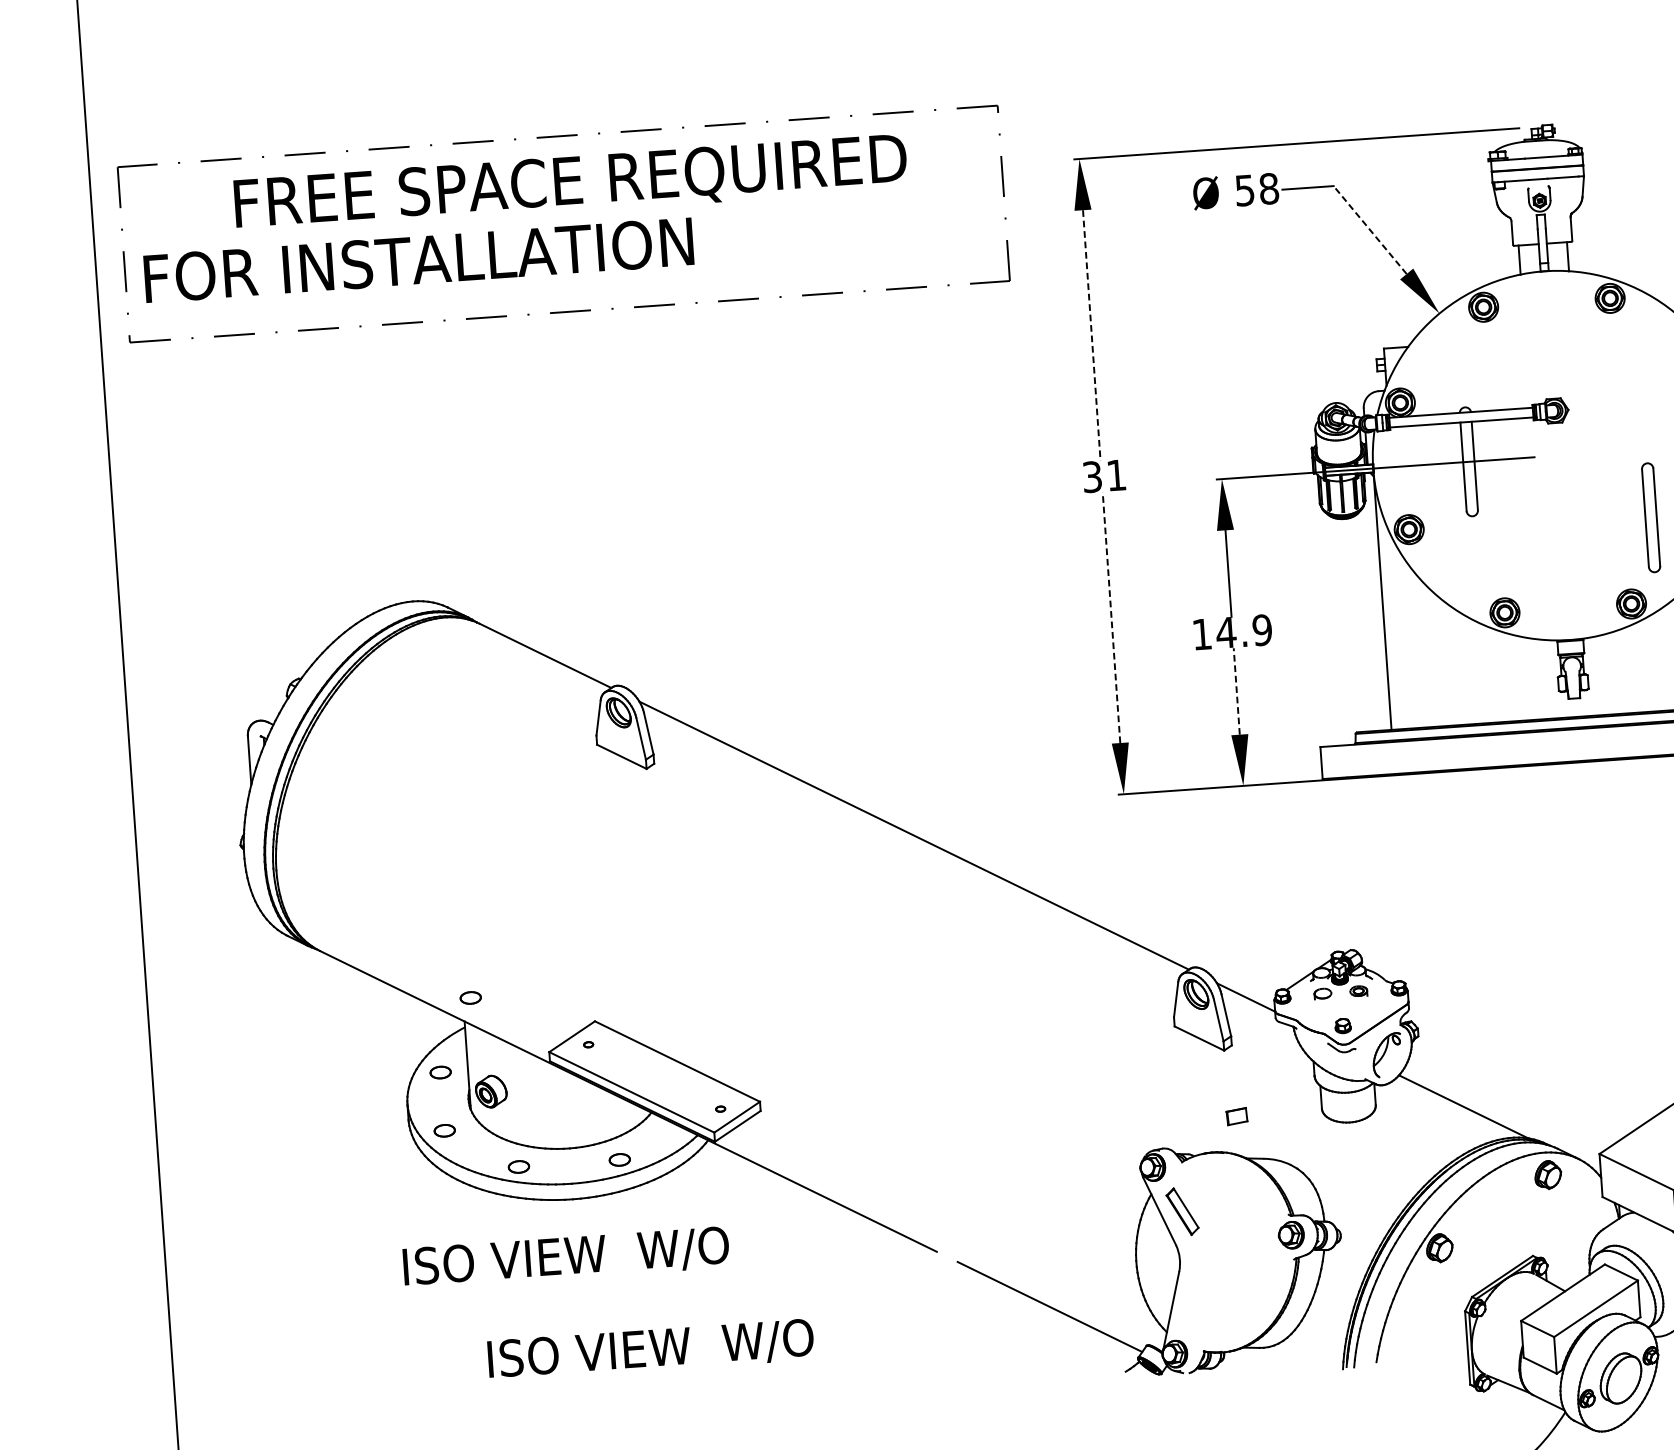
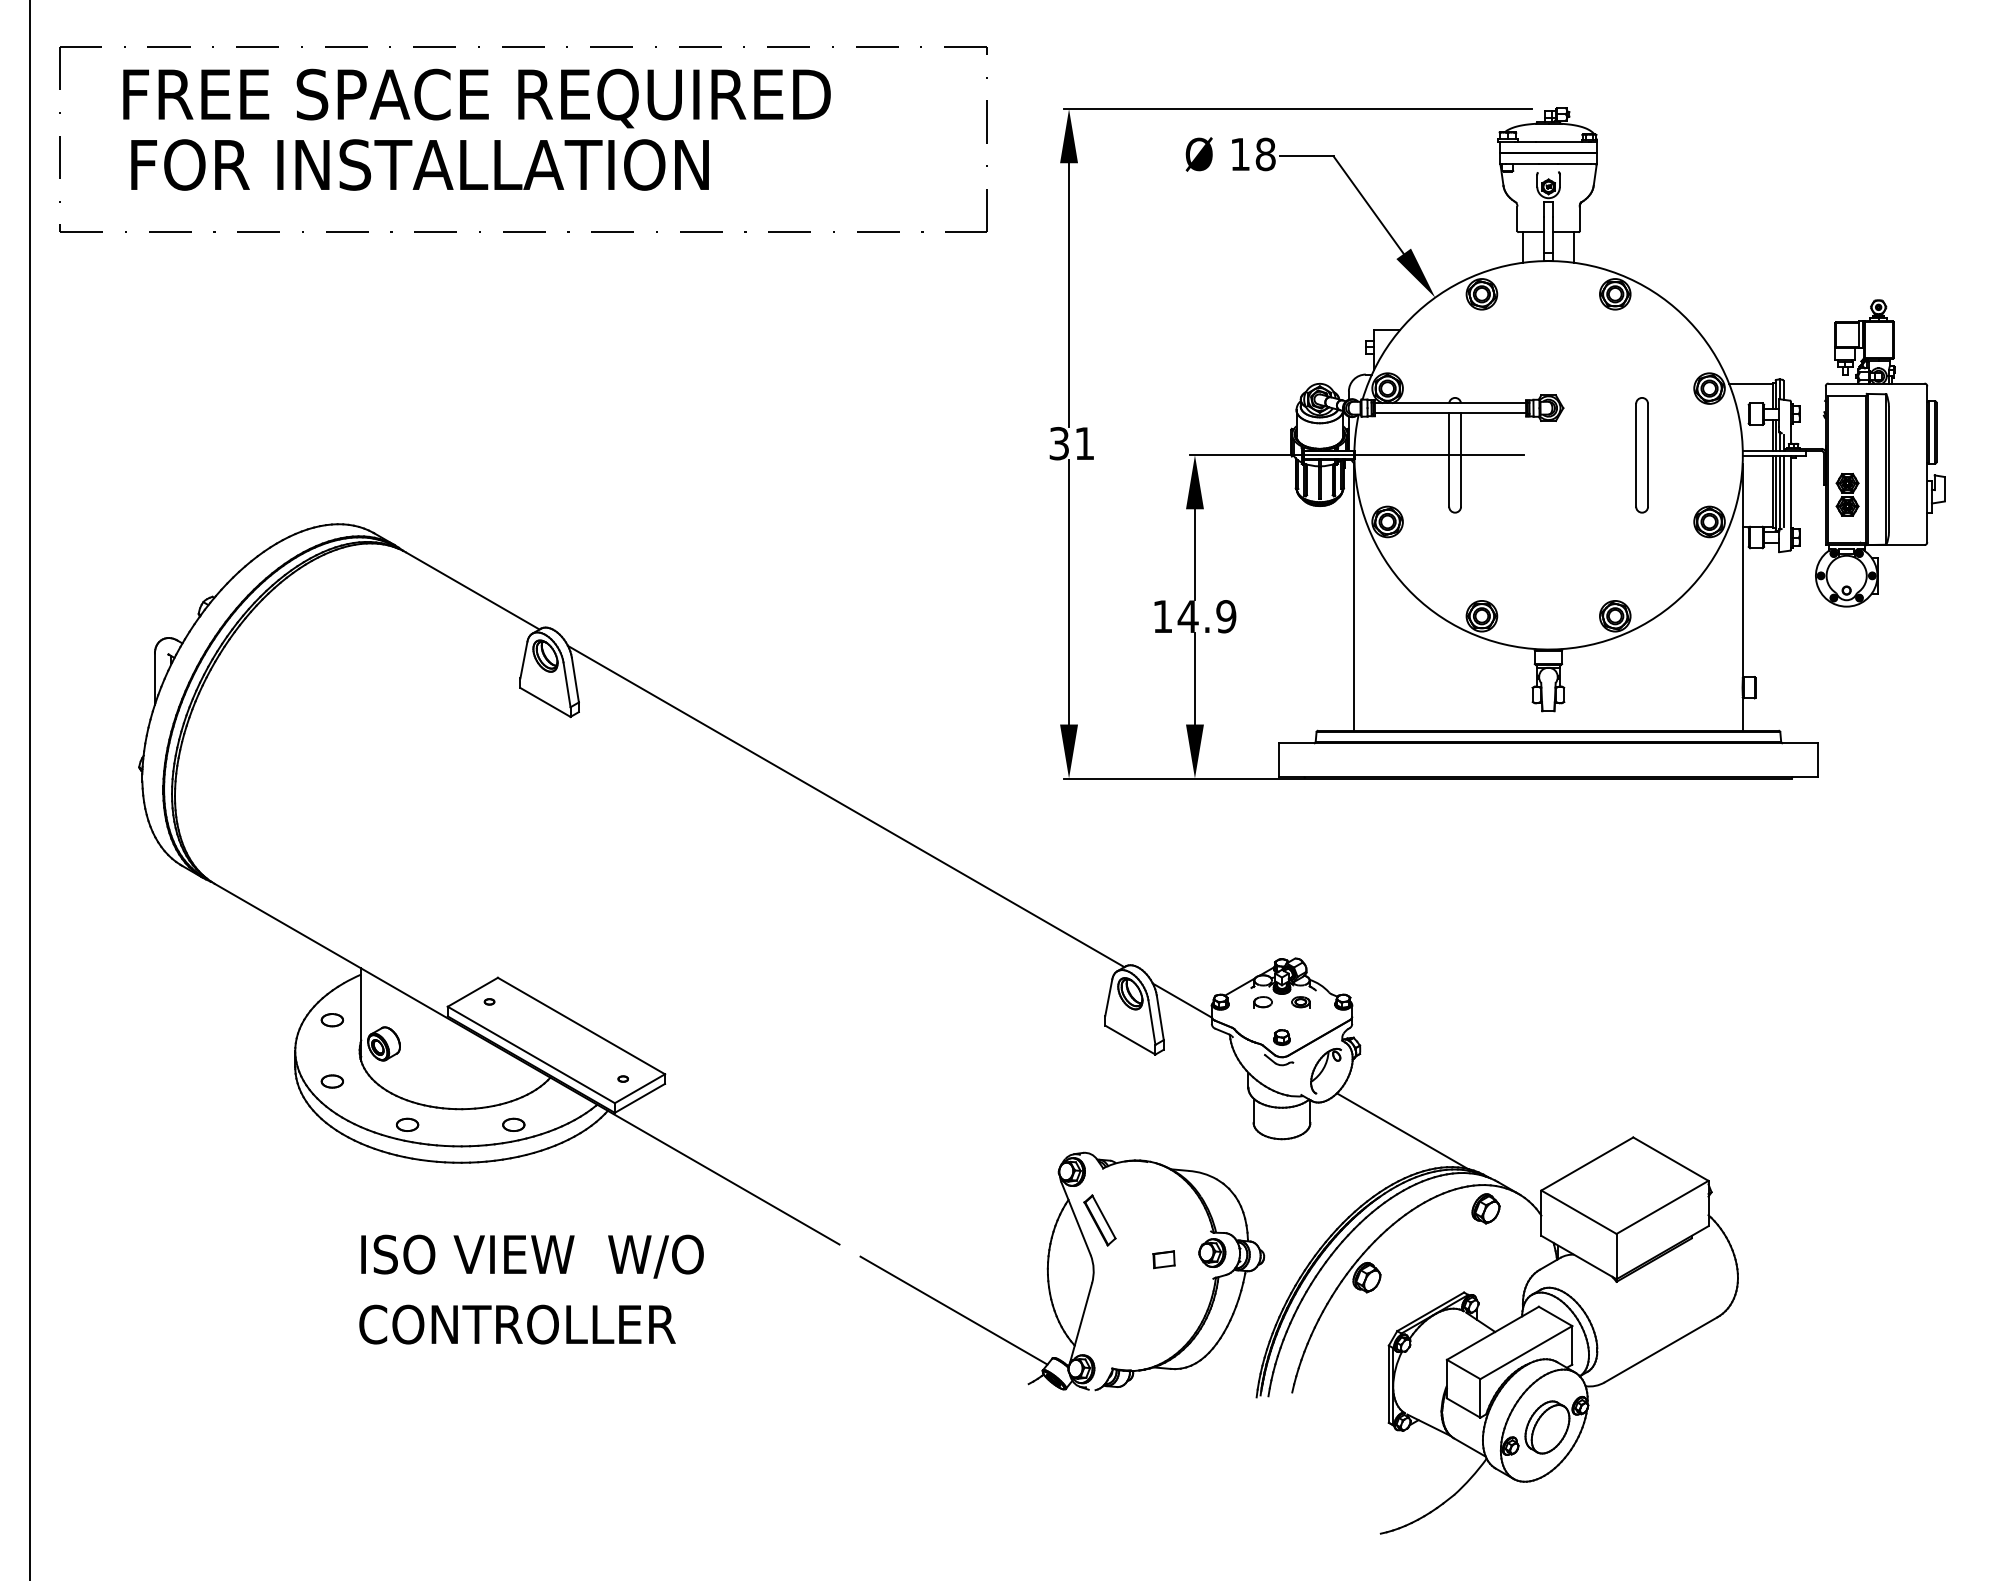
text: (570, 184) -> (476, 98), moved
text: (1244, 190) -> (1239, 154), 58 -> 18
line: (1369, 229) -> (1368, 204), dashed -> solid
text: (418, 259) -> (419, 164), moved
line: (1092, 335) -> (1069, 295), dashed -> solid
part: (1650, 518) -> (1641, 455), moved
line: (1111, 616) -> (1069, 591), dashed -> solid
line: (1236, 691) -> (1194, 679), dashed -> solid
part: (470, 998) -> (369, 944), removed
part: (1236, 1116) -> (1163, 1259), moved
text: (566, 1257) -> (532, 1256), moved
text: (649, 1350) -> (531, 1326), ISO VIEW  W/O -> CONTROLLER

